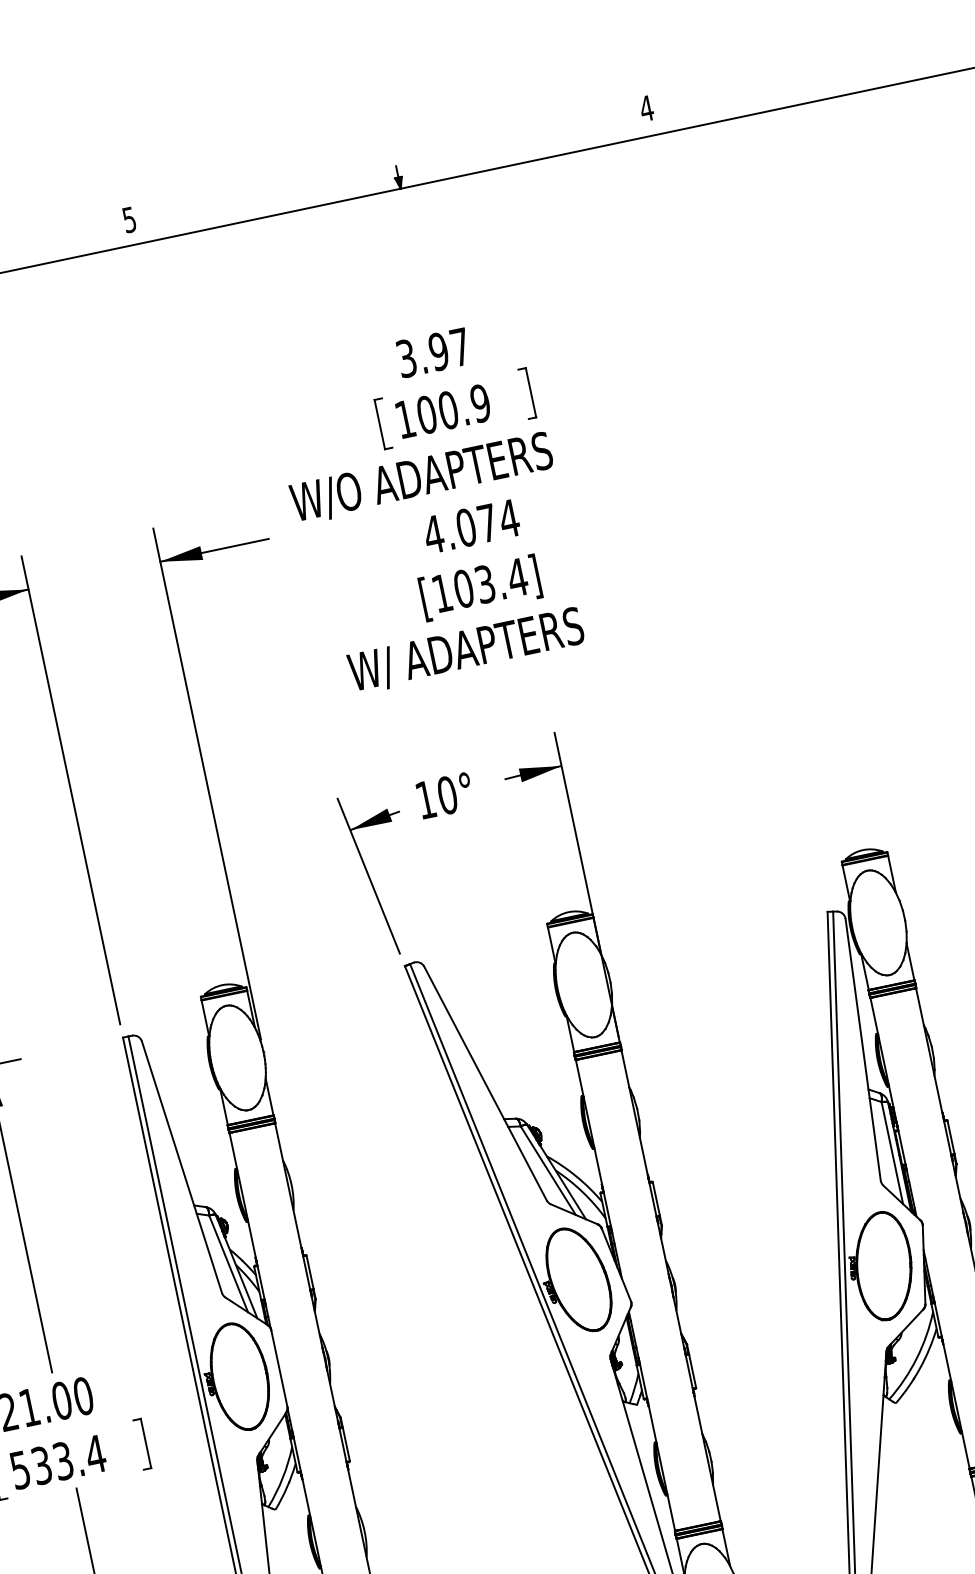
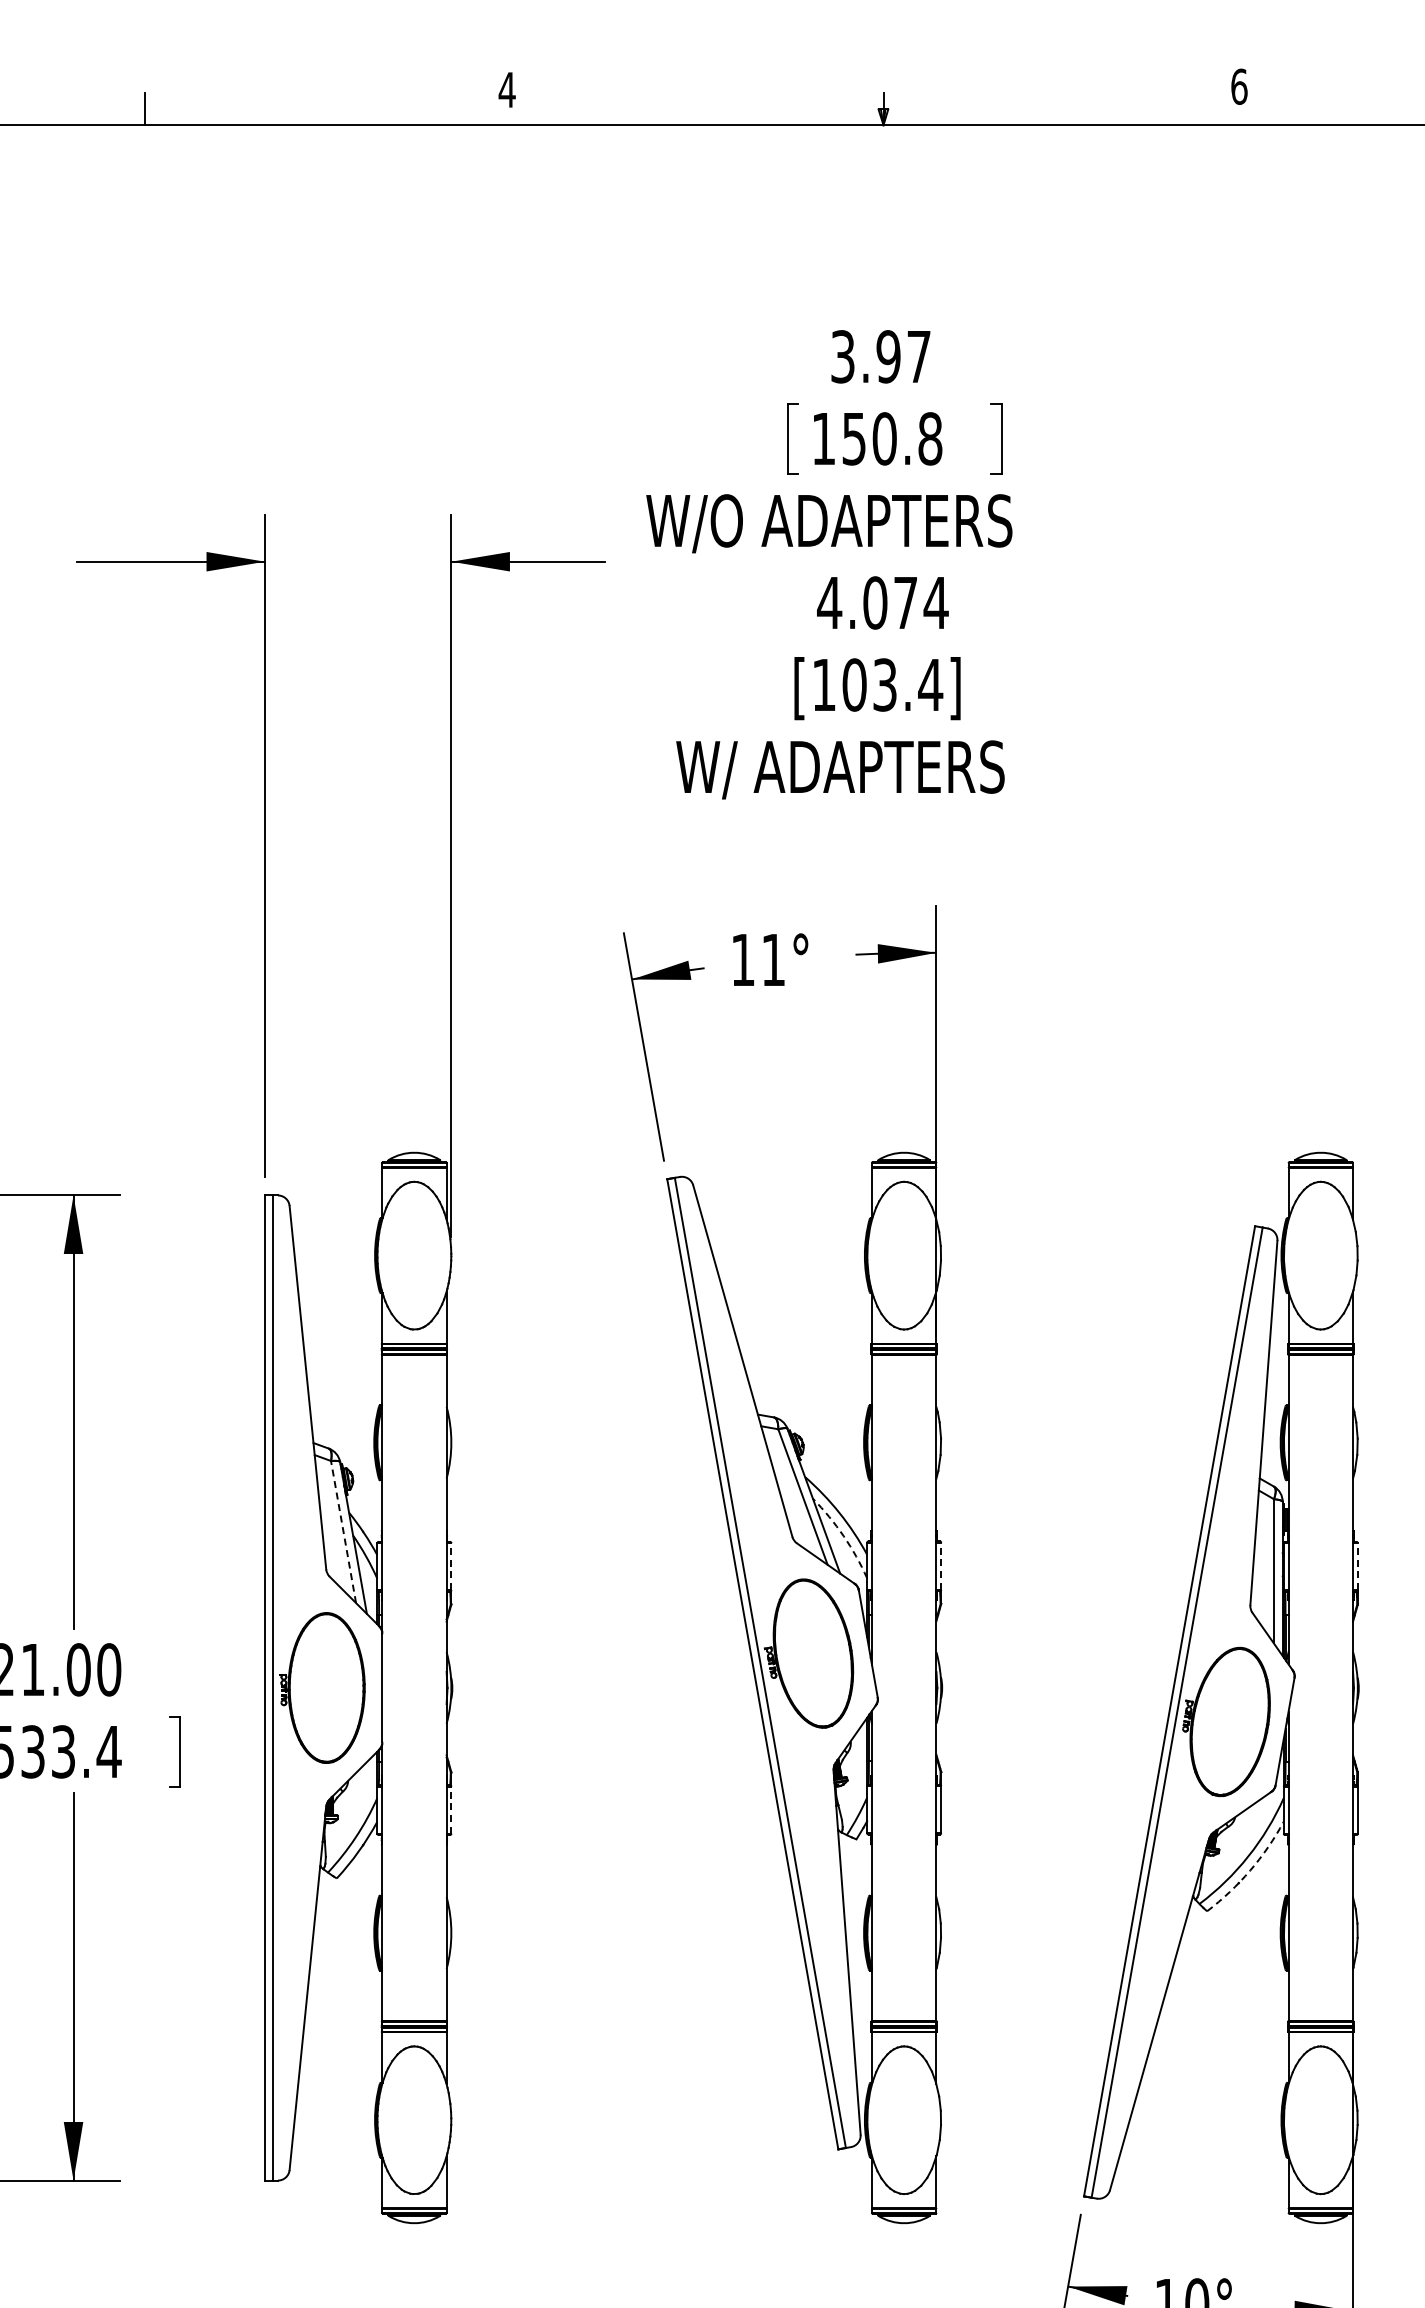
text: (646, 108) -> (1238, 86), 4 -> 6
text: (129, 220) -> (506, 90), 5 -> 4
text: (453, 408) -> (892, 438), 100.9 -> 150.8
text: (447, 795) -> (773, 959), 10° -> 11°
line: (950, 1137) -> (1357, 1566), solid -> dashed
arc: (582, 1192) -> (843, 1536), solid -> dashed
line: (656, 1198) -> (941, 1565), solid -> dashed
line: (228, 1263) -> (343, 1531), solid -> dashed
line: (310, 1272) -> (451, 1566), solid -> dashed
arc: (920, 1368) -> (1250, 1870), solid -> dashed
line: (346, 1444) -> (451, 1809), solid -> dashed

